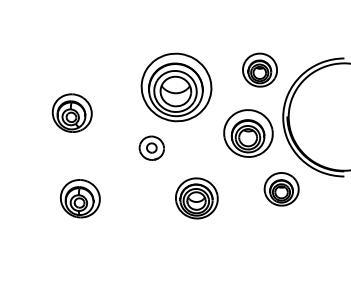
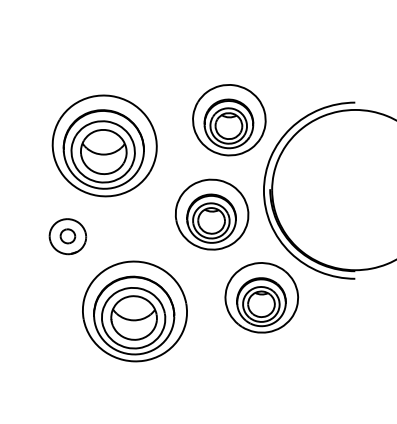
part: (259, 69) -> (228, 119), size x1.43
part: (281, 189) -> (261, 298), size x1.43
part: (196, 198) -> (134, 311), size x1.67

